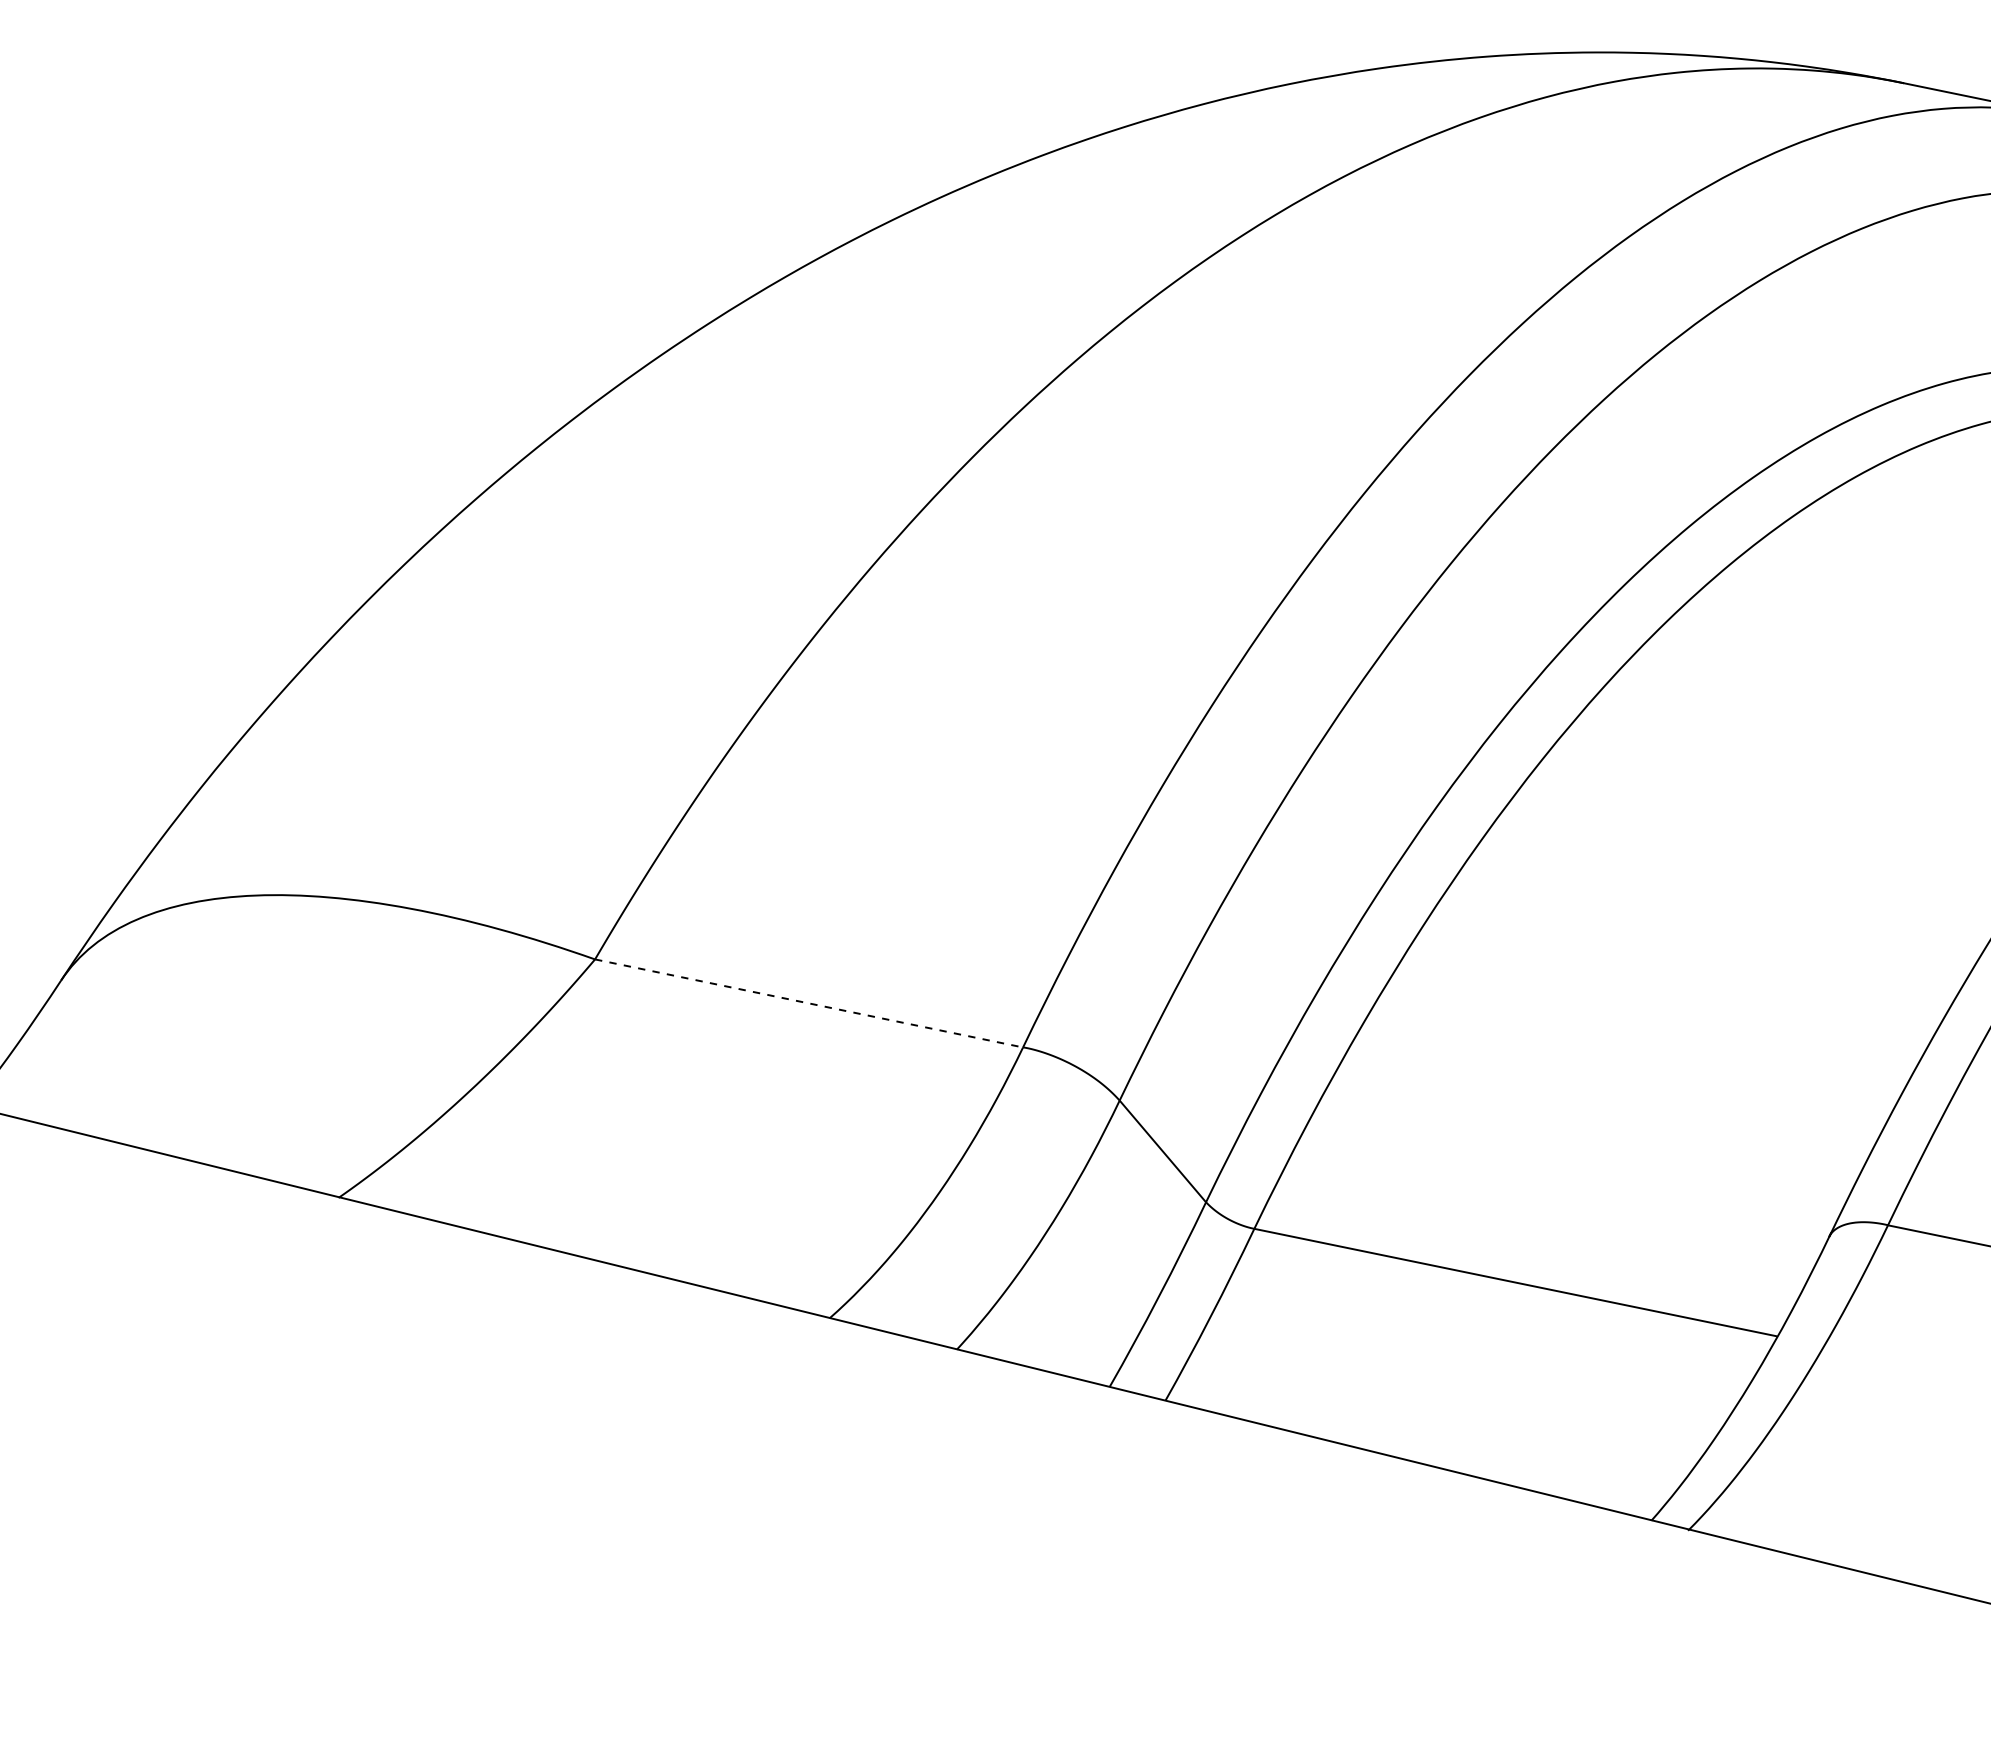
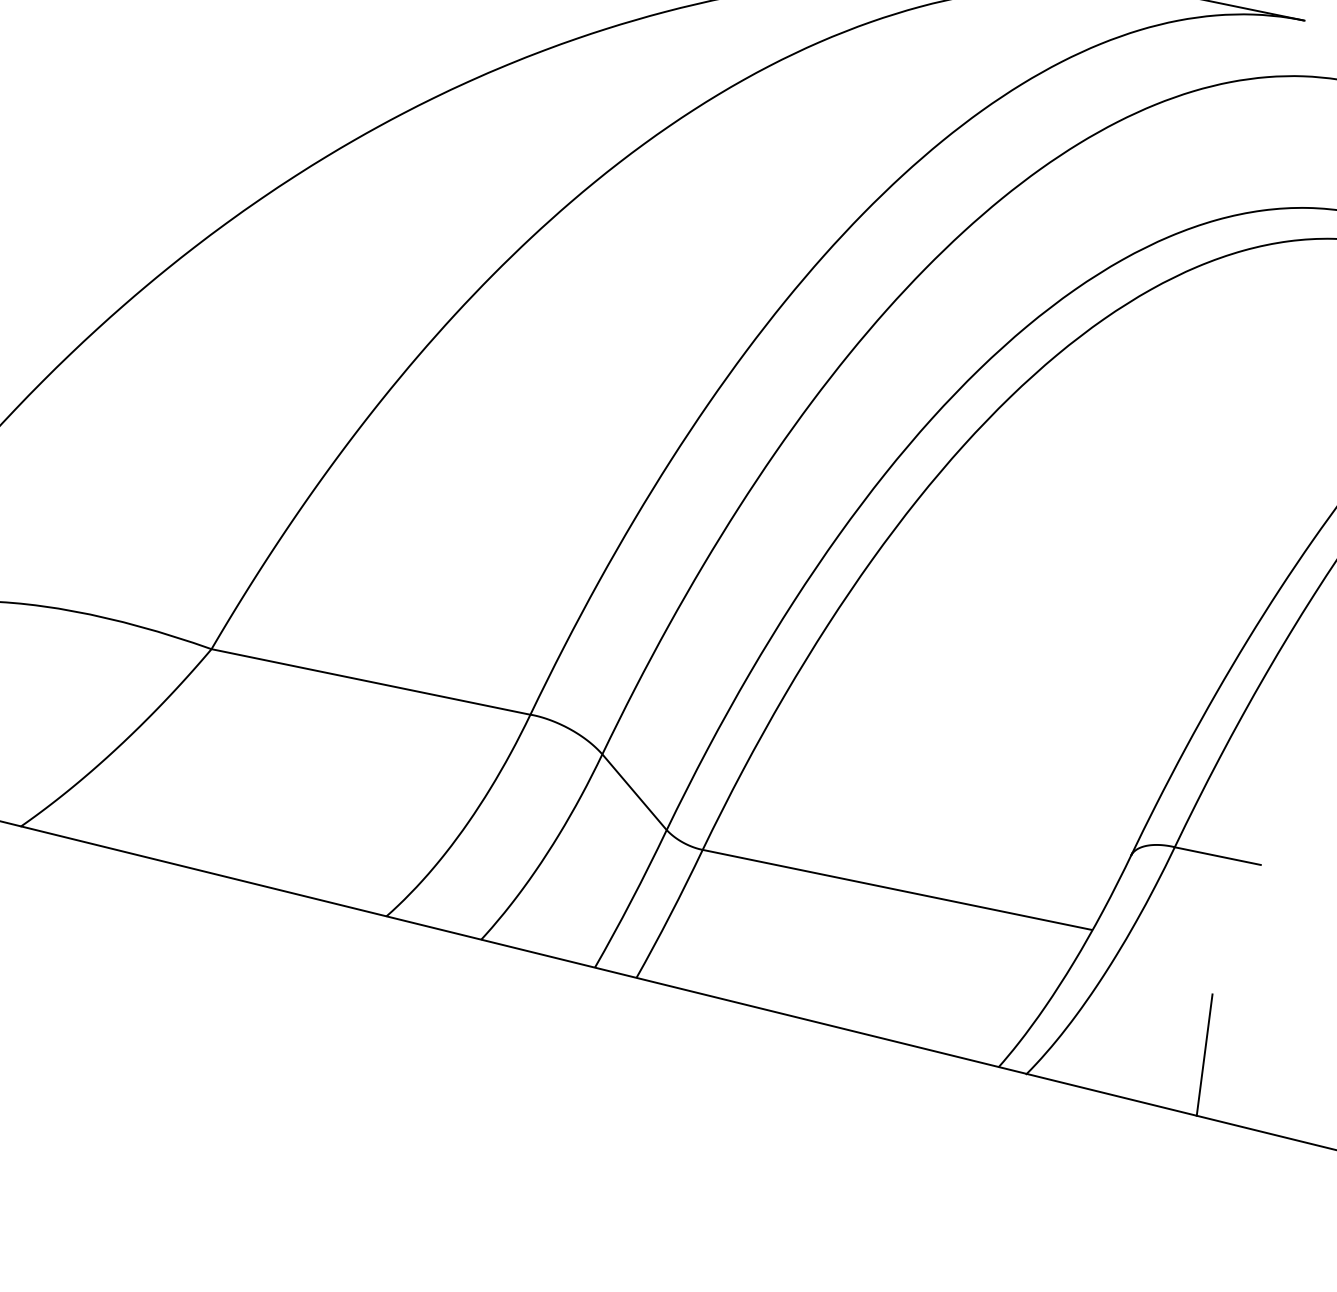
line: (809, 1003) -> (371, 682), dashed -> solid
line: (1927, 1503) -> (1204, 1054), added

